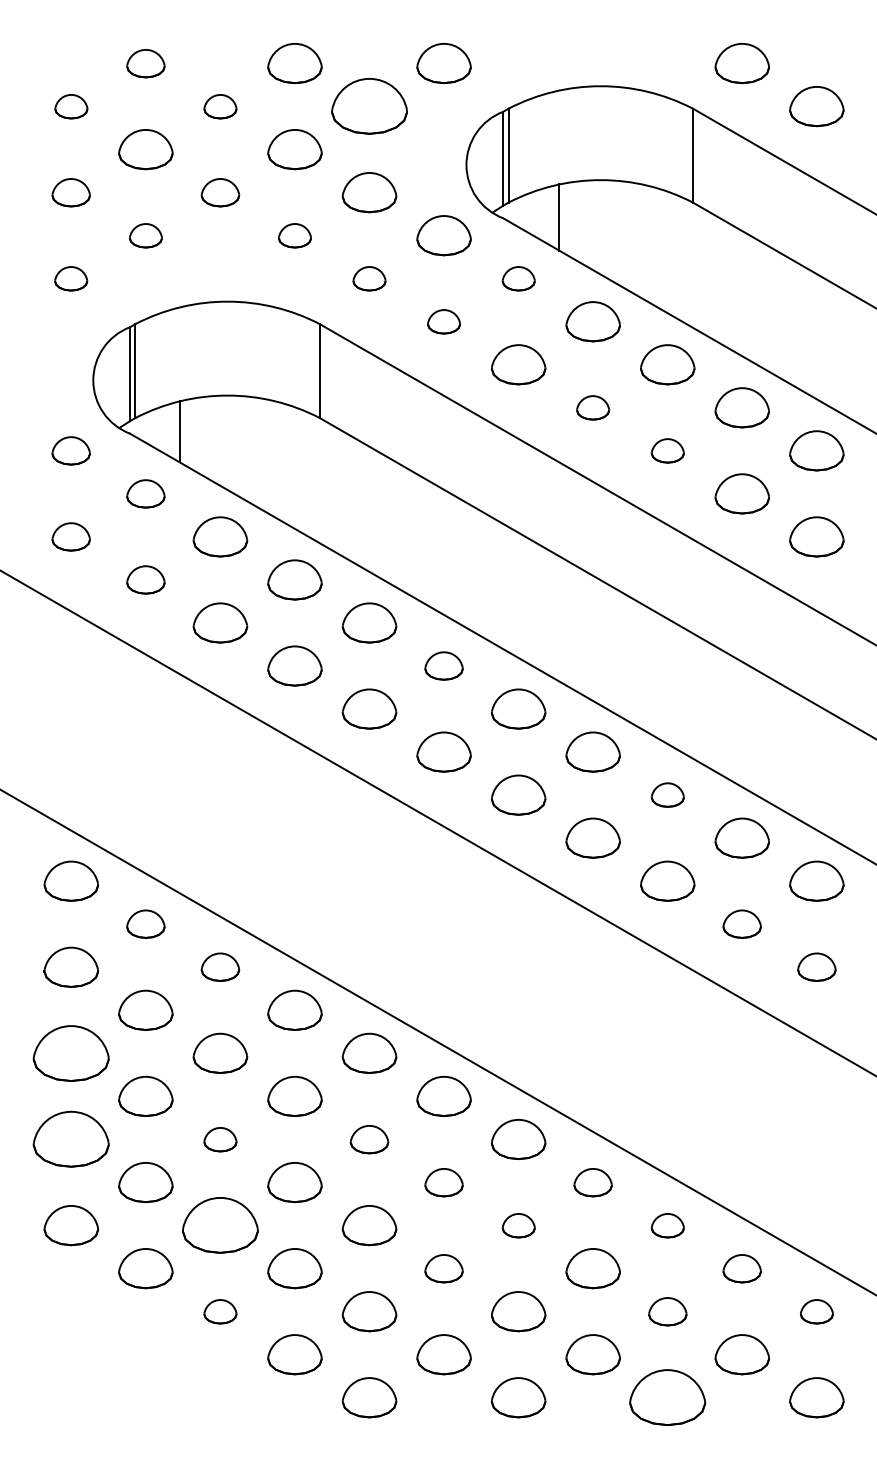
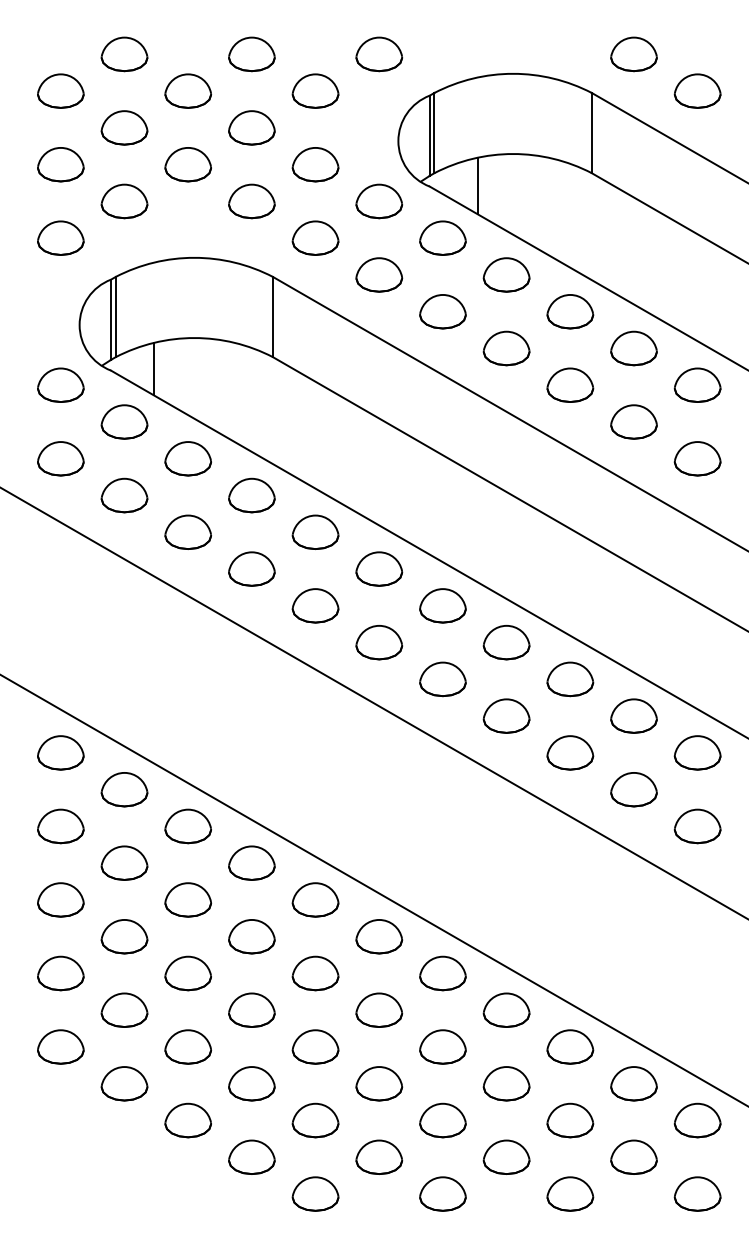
part: (145, 63) -> (124, 54), size x1.43
part: (71, 106) -> (61, 91), size x1.67
part: (220, 106) -> (188, 91), size x1.67
part: (369, 106) -> (315, 91), size x0.71
part: (70, 192) -> (60, 164), size x1.43
part: (220, 192) -> (188, 164), size x1.43
part: (145, 235) -> (124, 201), size x1.67
part: (294, 235) -> (251, 201), size x1.67
part: (70, 278) -> (60, 238), size x1.67
part: (369, 278) -> (315, 238), size x1.67
part: (518, 278) -> (442, 238), size x1.67
part: (443, 321) -> (378, 274), size x1.67
part: (592, 407) -> (506, 348), size x1.67
part: (70, 450) -> (60, 384), size x1.43
part: (667, 450) -> (570, 384), size x1.67
part: (145, 493) -> (124, 421), size x1.43
part: (70, 536) -> (60, 458), size x1.43
part: (145, 579) -> (124, 495), size x1.43
part: (443, 665) -> (378, 568), size x1.43
part: (667, 794) -> (570, 678), size x1.67
part: (145, 923) -> (124, 789), size x1.43
part: (741, 923) -> (633, 789), size x1.43
part: (220, 966) -> (188, 825), size x1.43
part: (816, 966) -> (697, 825), size x1.43
part: (71, 1052) -> (61, 899), size x0.71
part: (71, 1139) -> (61, 973), size x0.71
part: (220, 1139) -> (188, 973), size x1.67
part: (369, 1139) -> (315, 973), size x1.43
part: (443, 1182) -> (378, 1010), size x1.43
part: (592, 1182) -> (506, 1010), size x1.43
part: (220, 1225) -> (188, 1046), size x0.71
part: (518, 1225) -> (442, 1046), size x1.67
part: (667, 1225) -> (570, 1046), size x1.67
part: (443, 1268) -> (378, 1083), size x1.43
part: (741, 1268) -> (633, 1083), size x1.43
part: (220, 1311) -> (188, 1120), size x1.67
part: (667, 1311) -> (570, 1120), size x1.43
part: (816, 1311) -> (697, 1120), size x1.67
part: (667, 1397) -> (570, 1193), size x0.71

